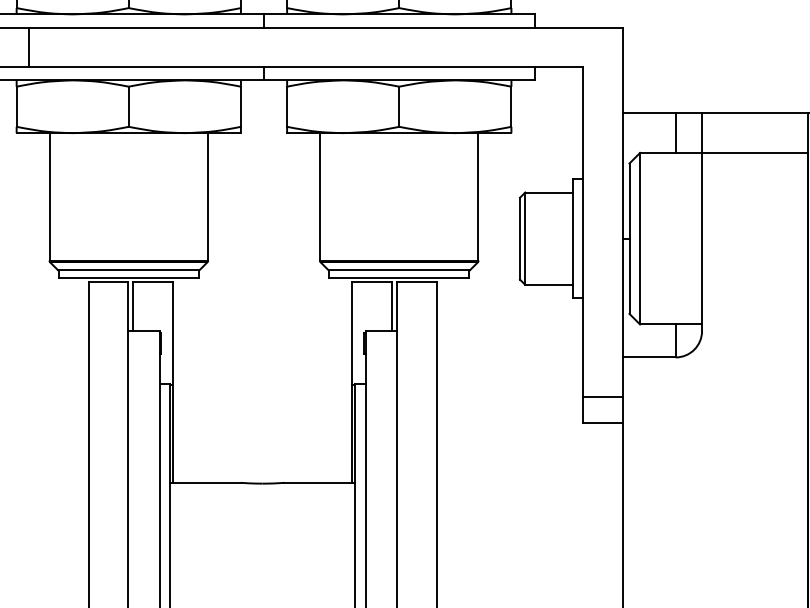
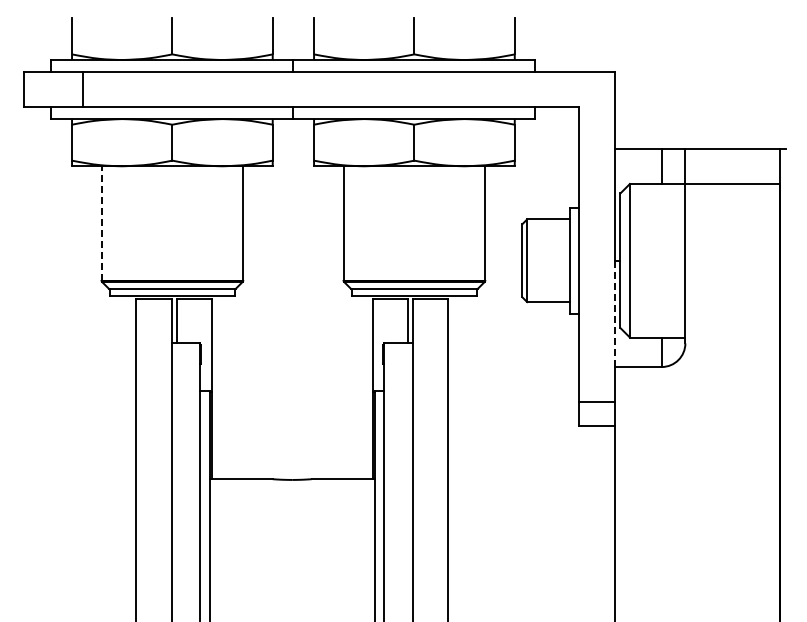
line: (49, 197) -> (101, 223), solid -> dashed
line: (622, 297) -> (614, 313), solid -> dashed

